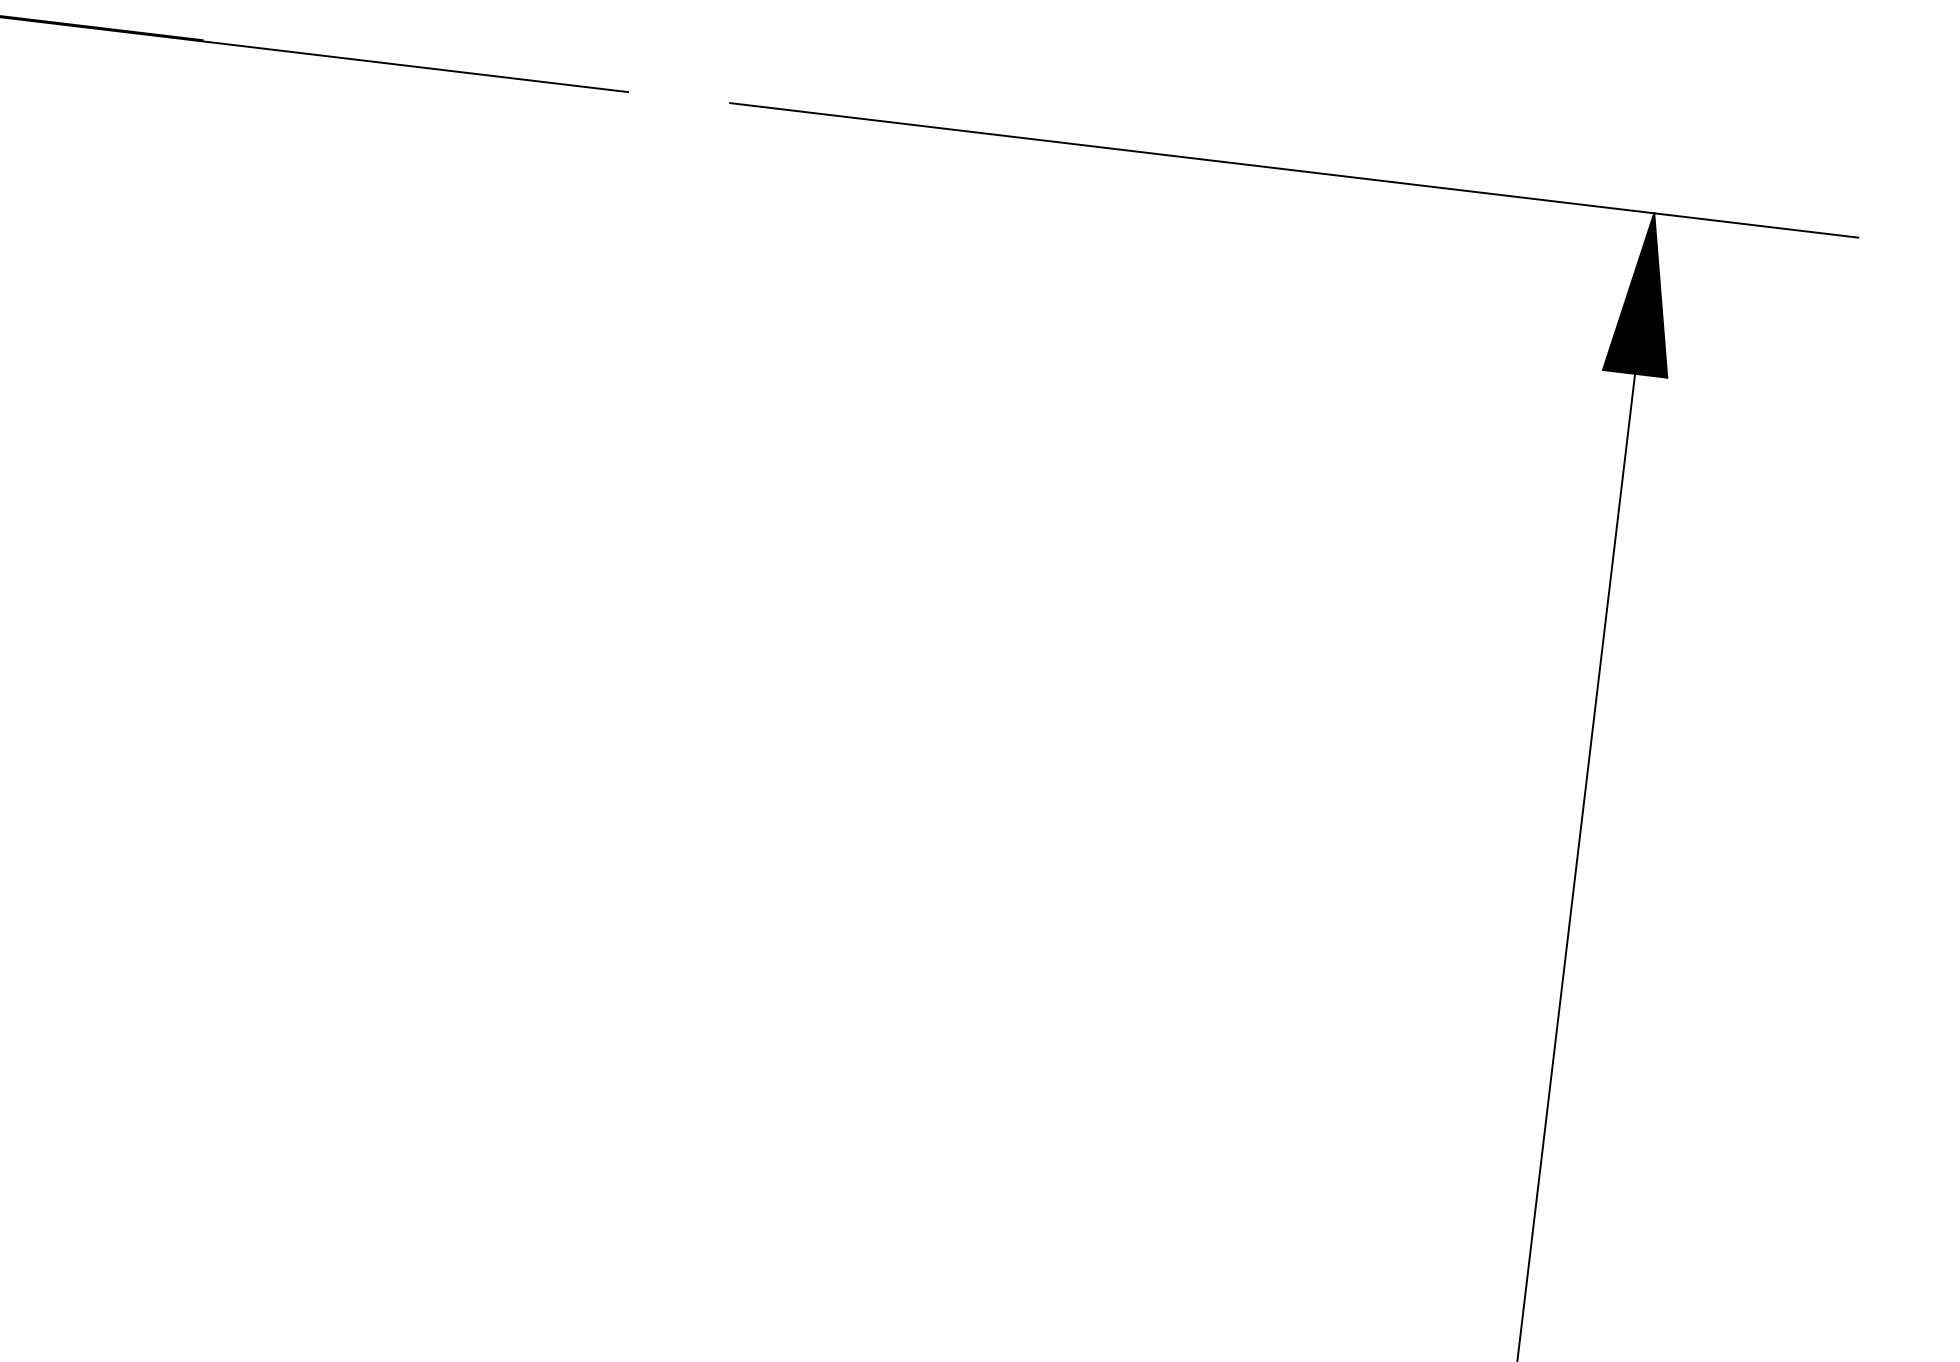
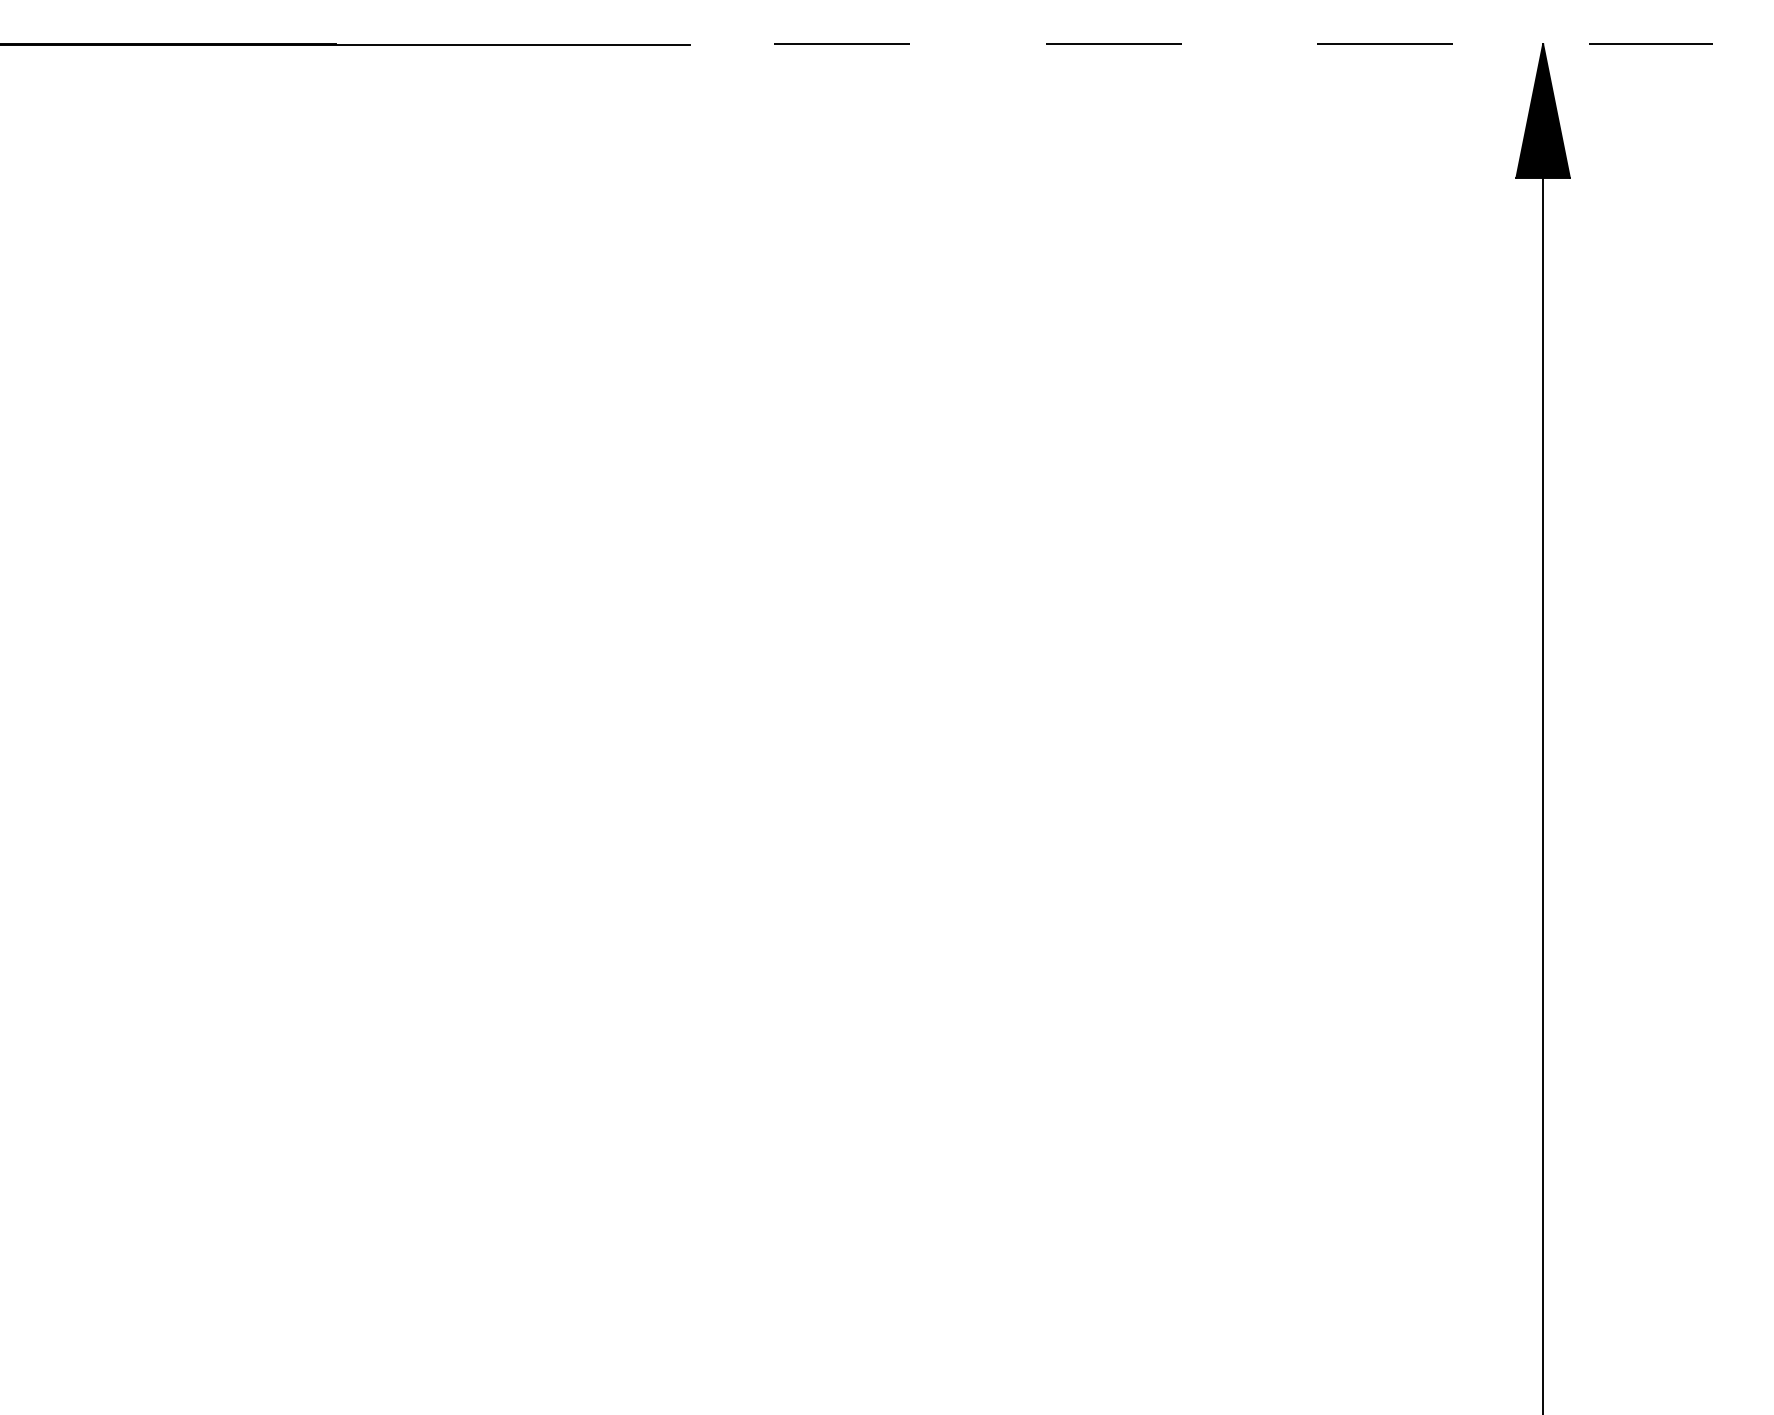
line: (1295, 170) -> (1244, 44), solid -> dashed

